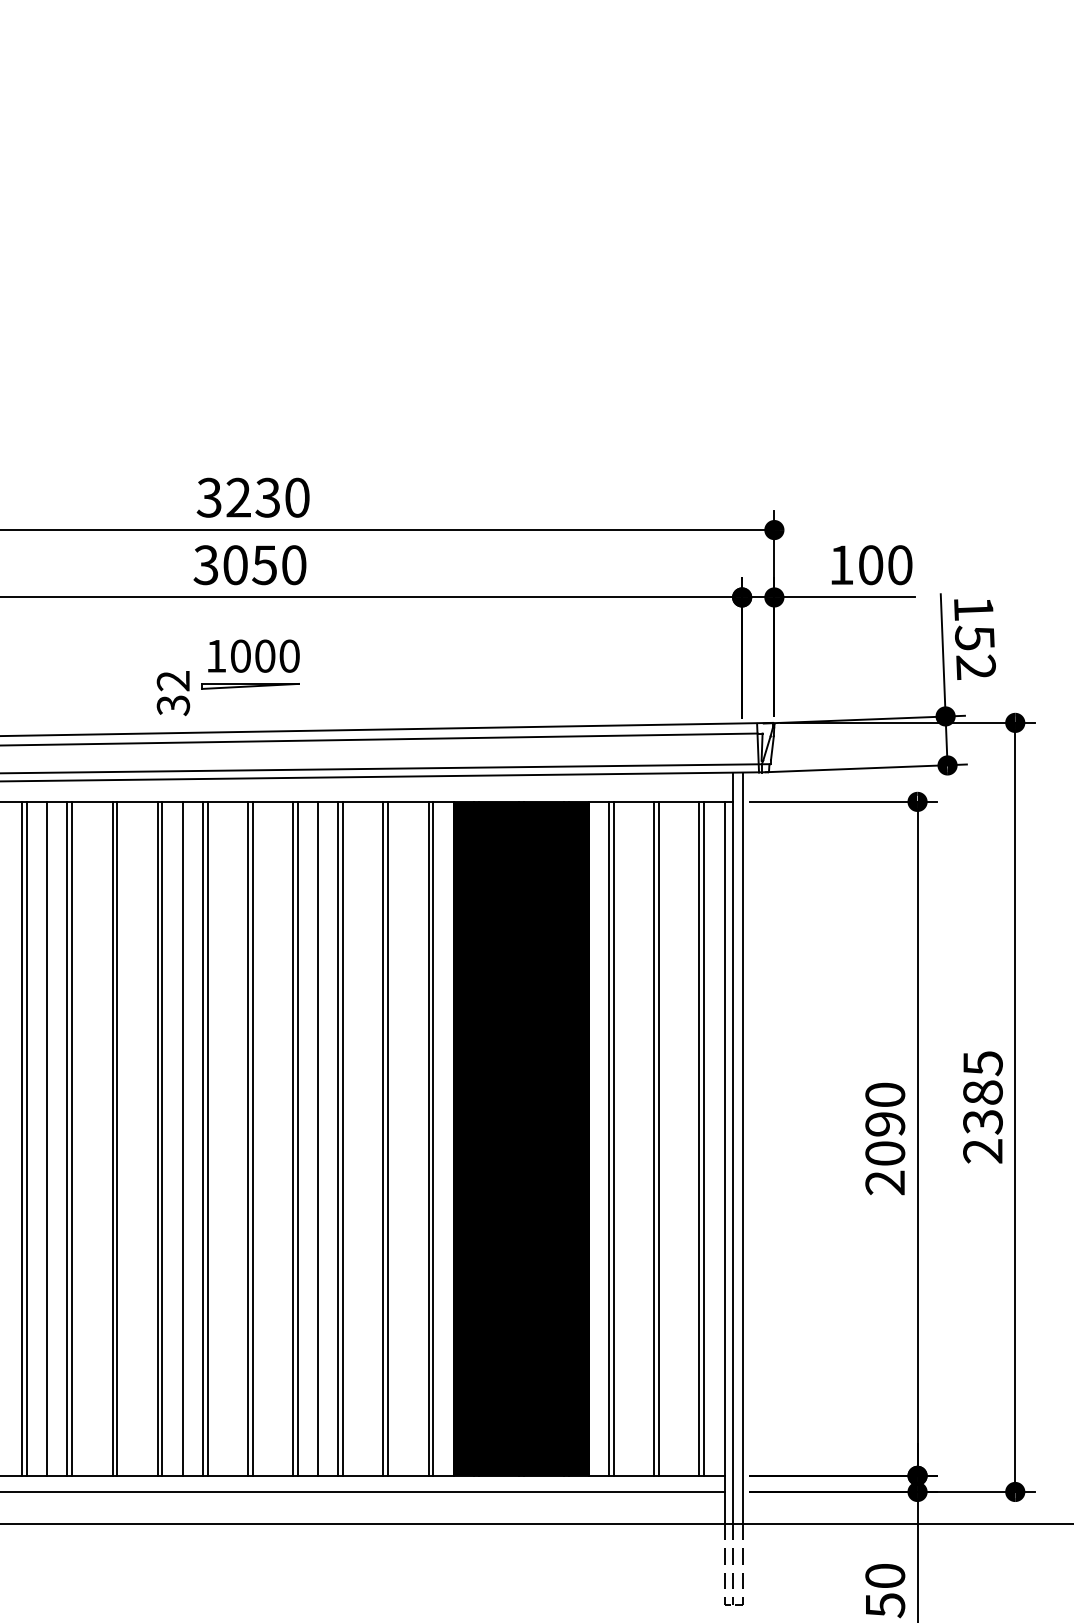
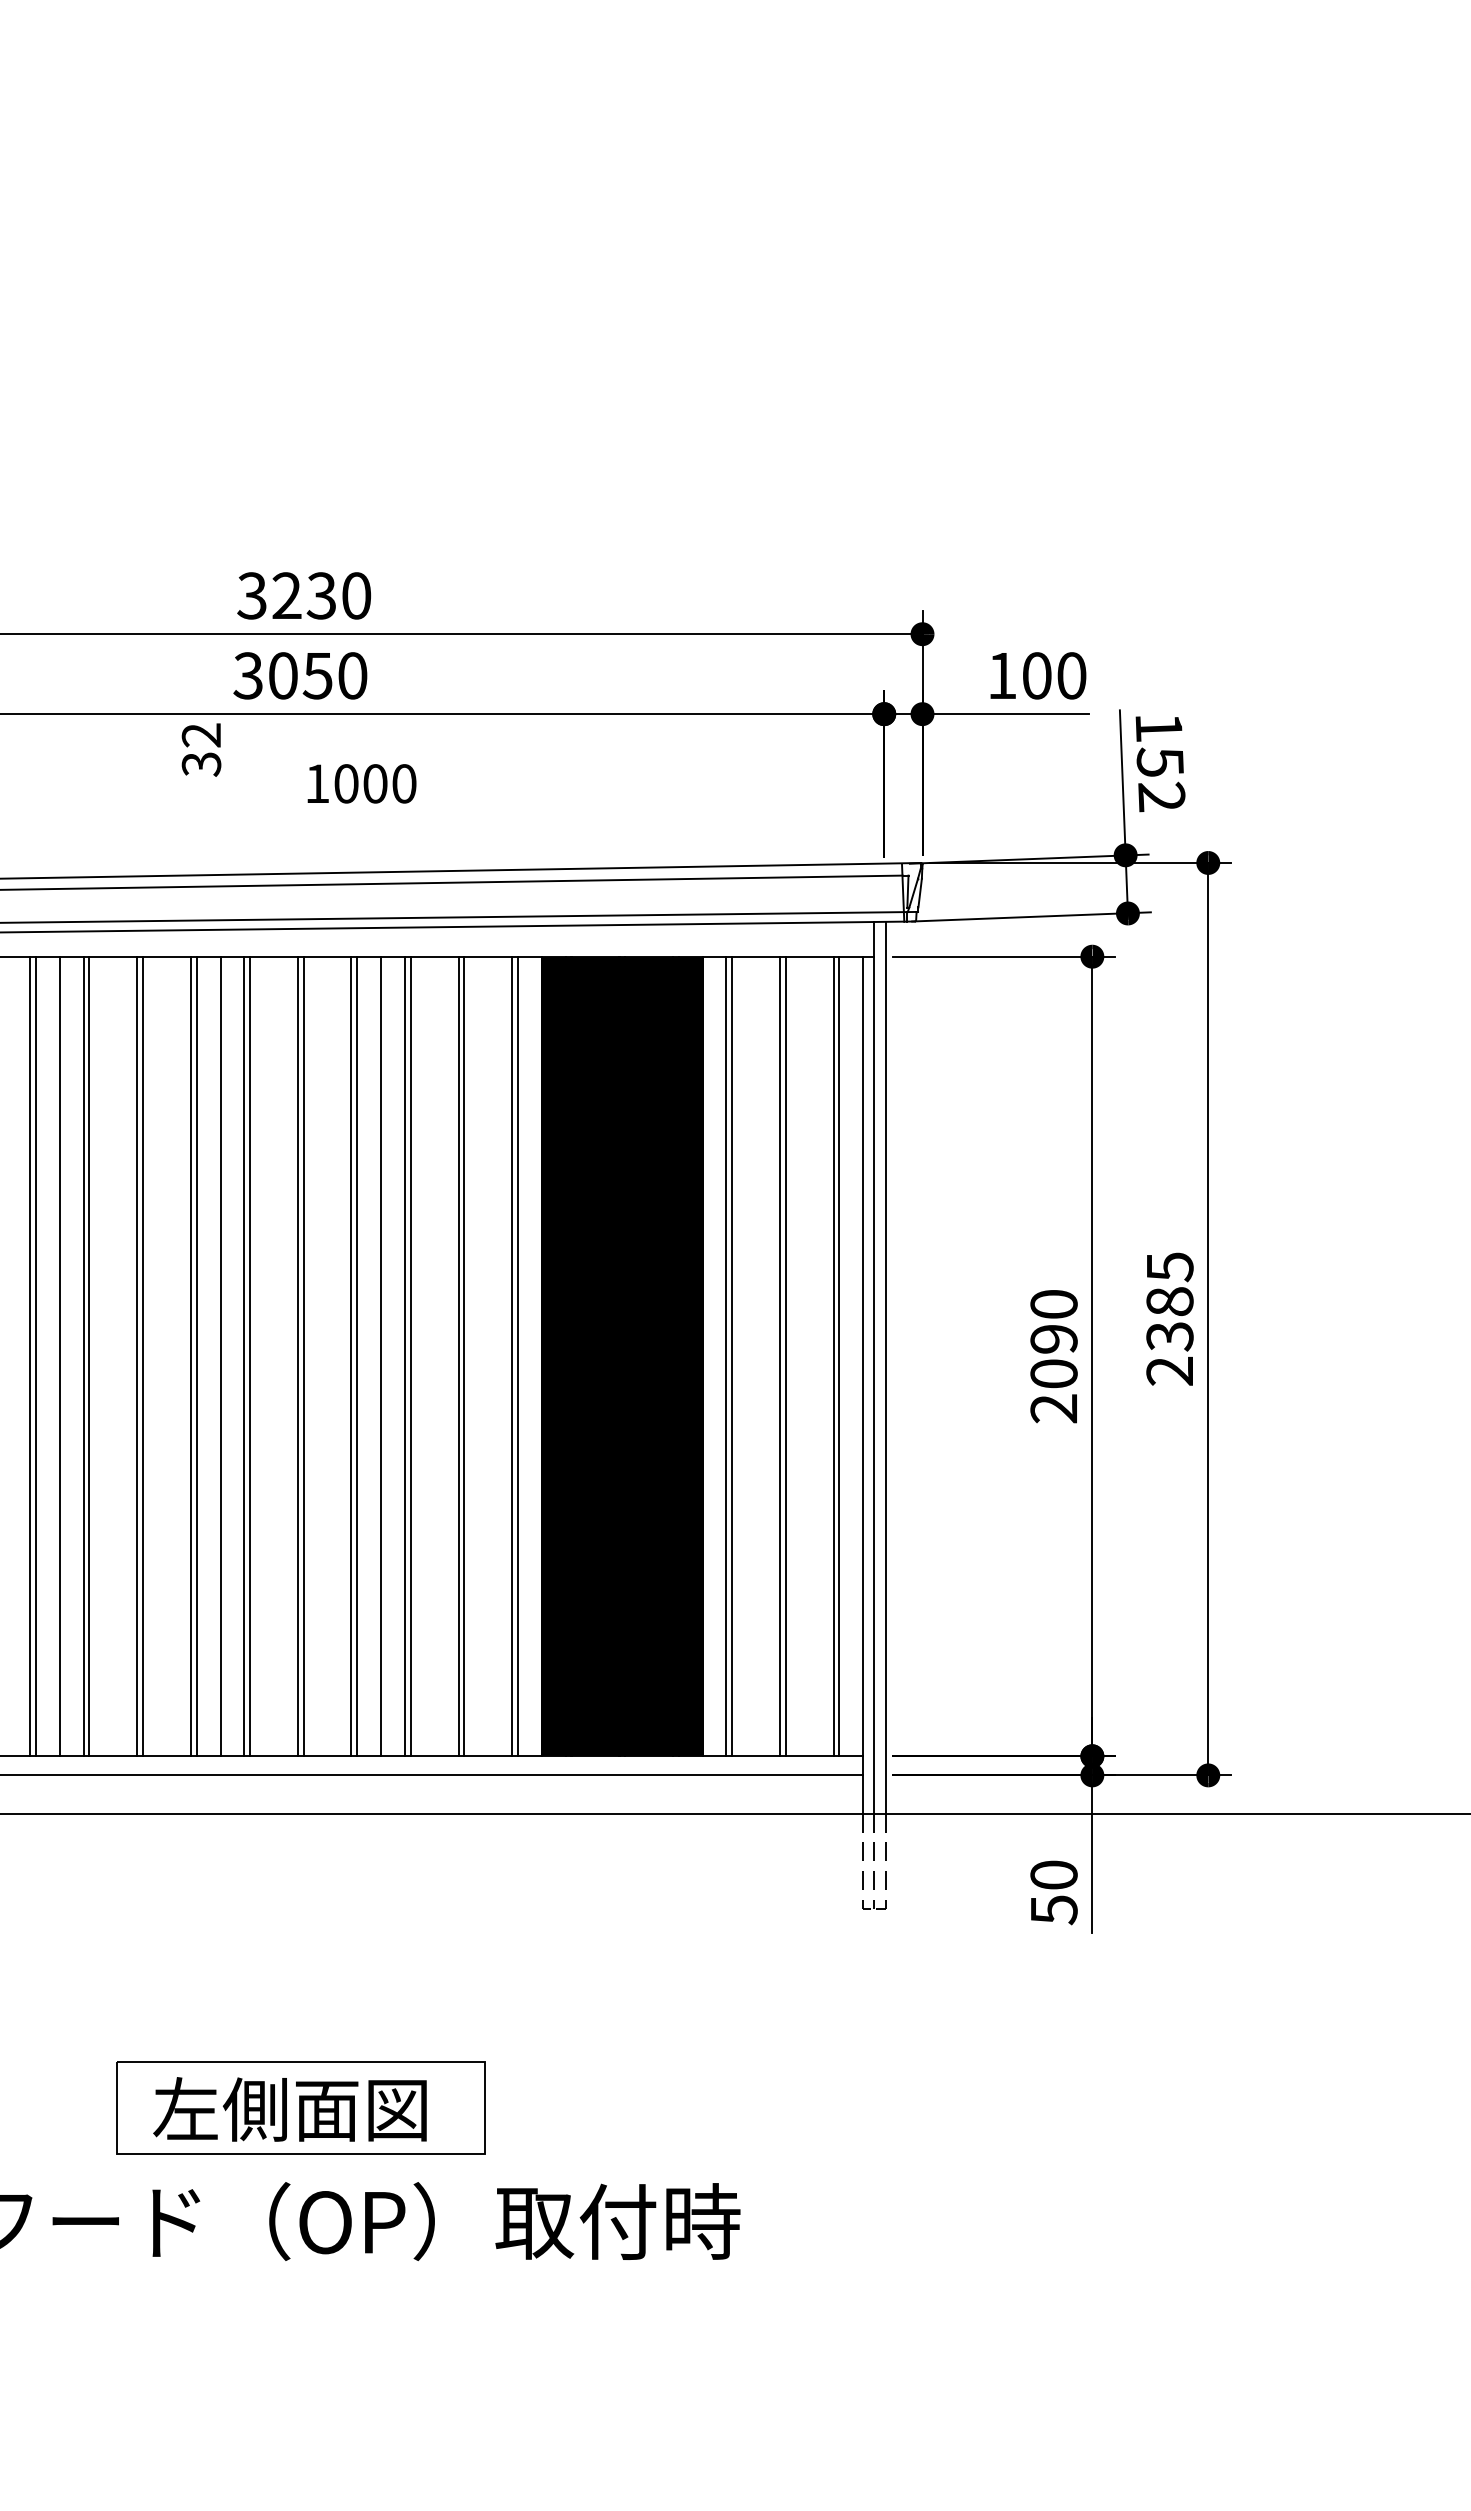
text: (253, 655) -> (361, 783), moved
part: (250, 686) -> (300, 819), removed
text: (173, 692) -> (201, 749), moved

